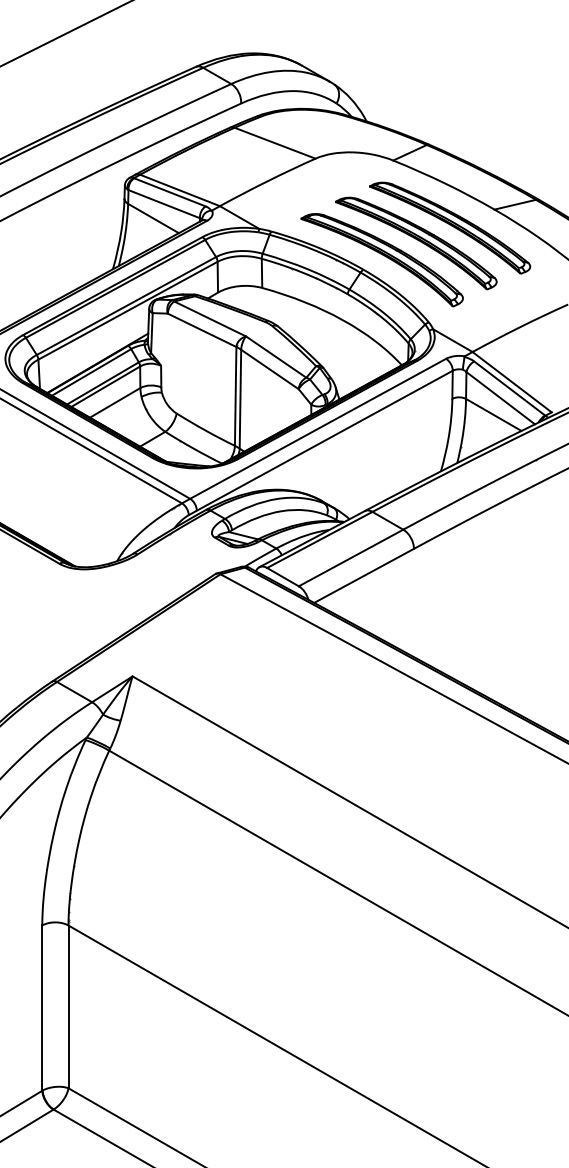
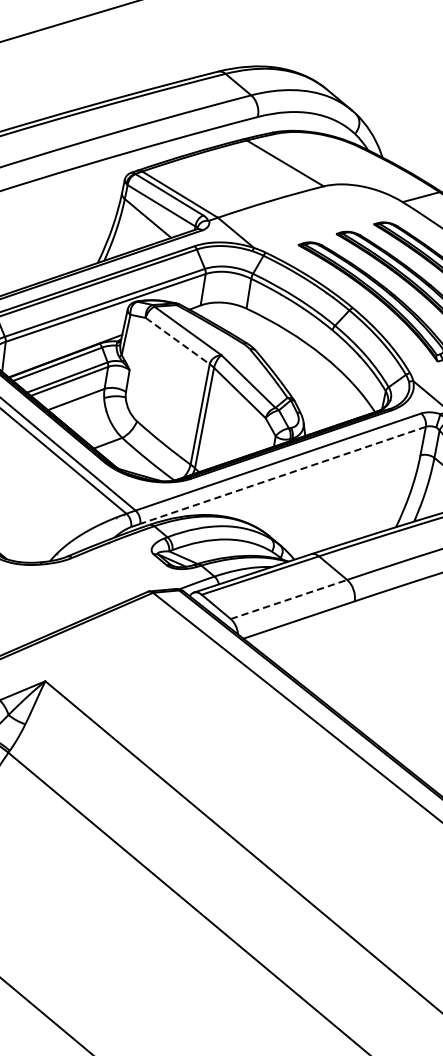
line: (202, 330) -> (178, 341), solid -> dashed
line: (324, 440) -> (282, 475), solid -> dashed
line: (351, 557) -> (289, 599), solid -> dashed

